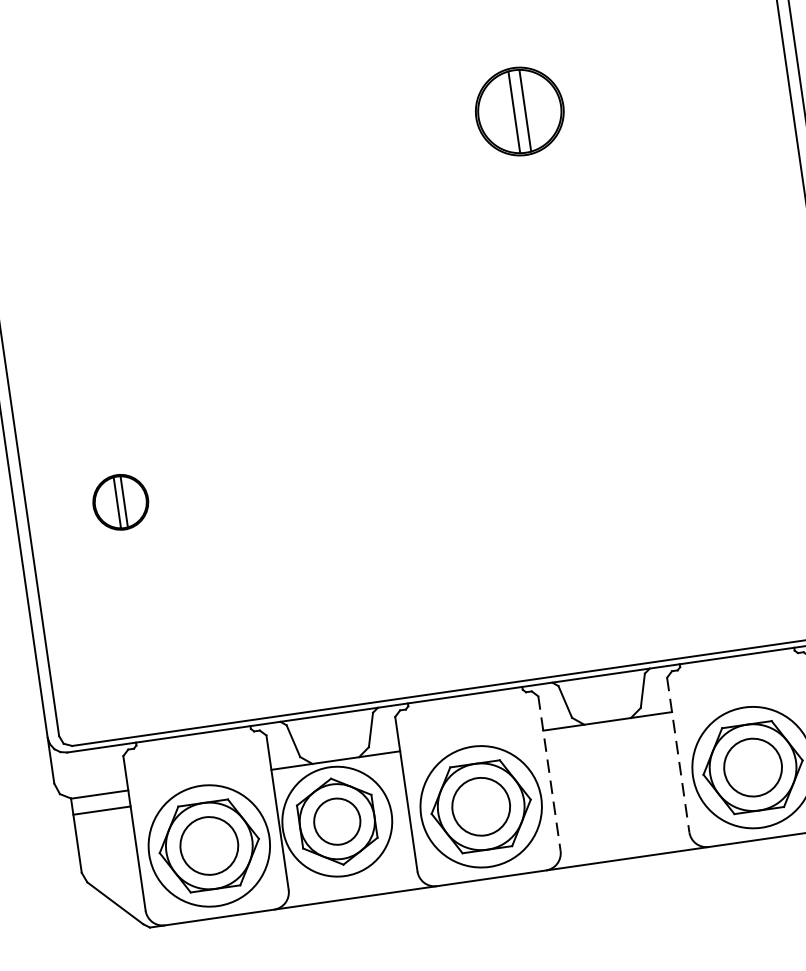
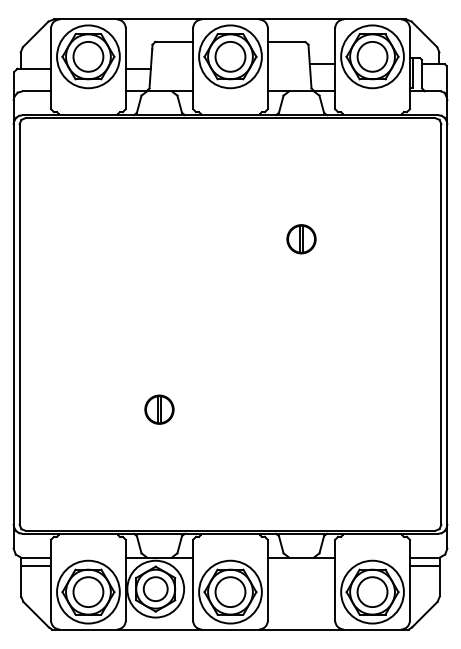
part: (519, 112) -> (301, 239), size x0.62
part: (120, 501) -> (159, 409), moved
line: (678, 755) -> (335, 580), dashed -> solid
line: (548, 774) -> (267, 580), dashed -> solid

